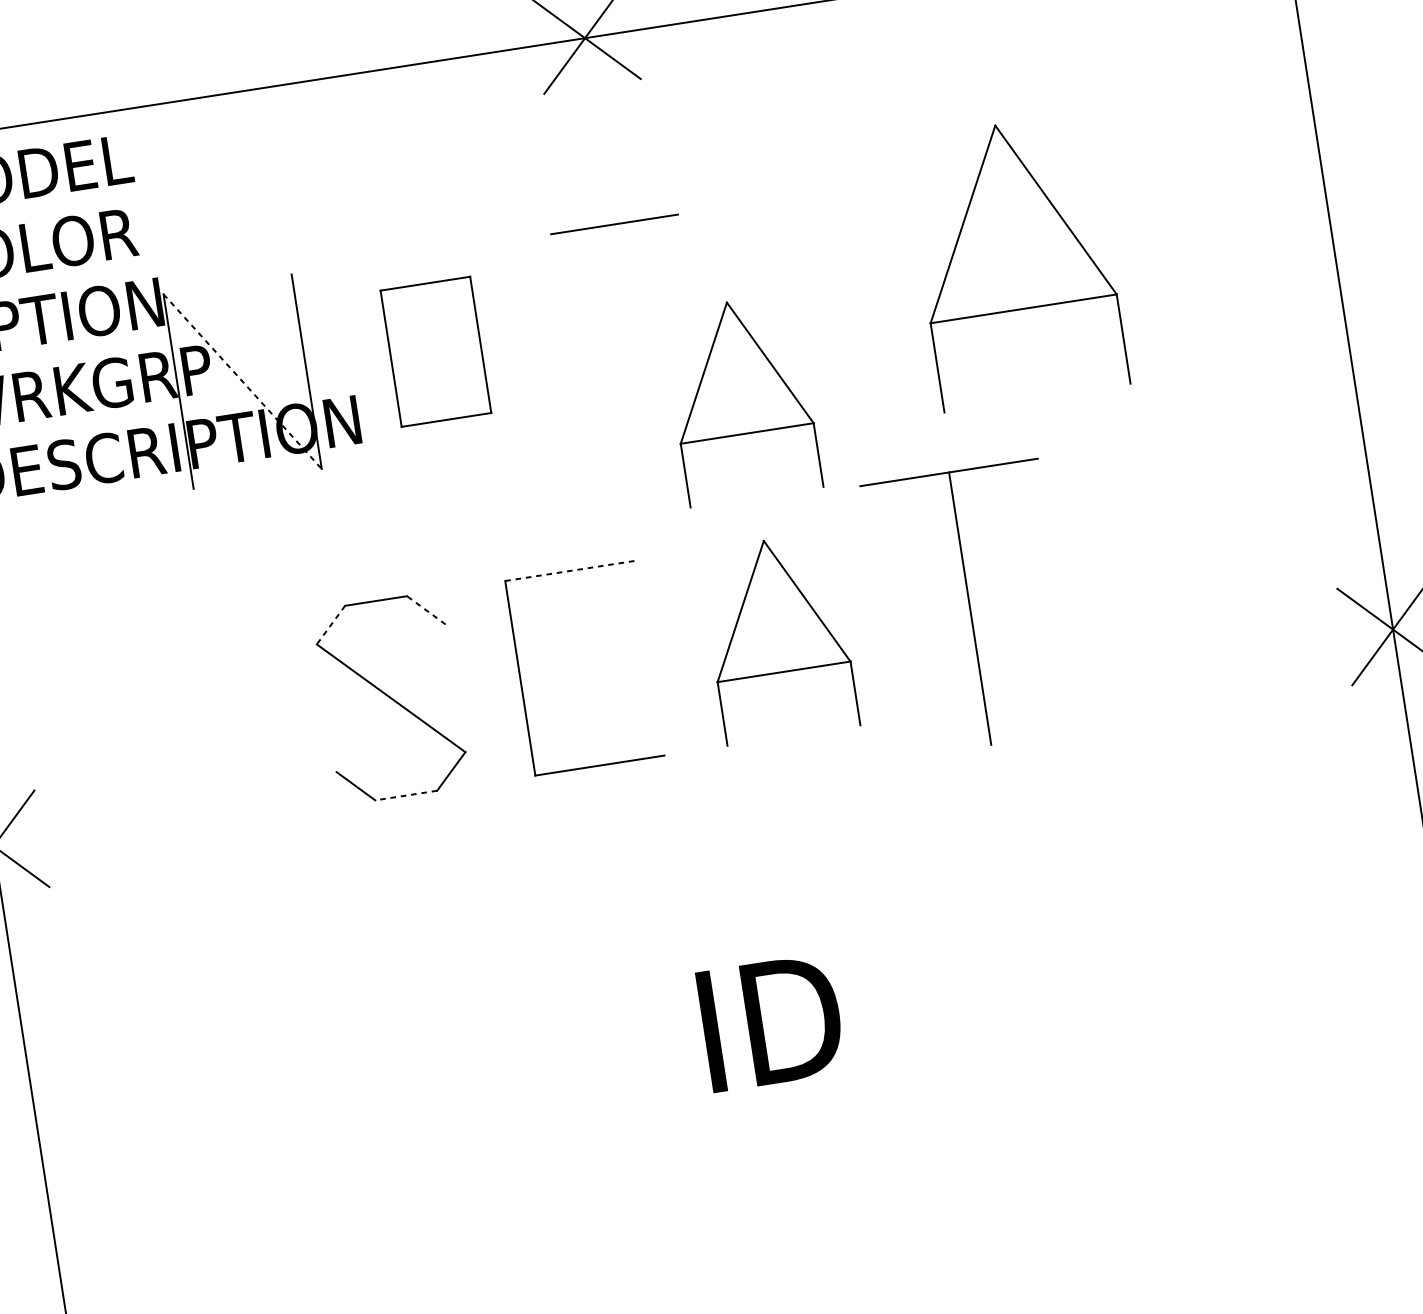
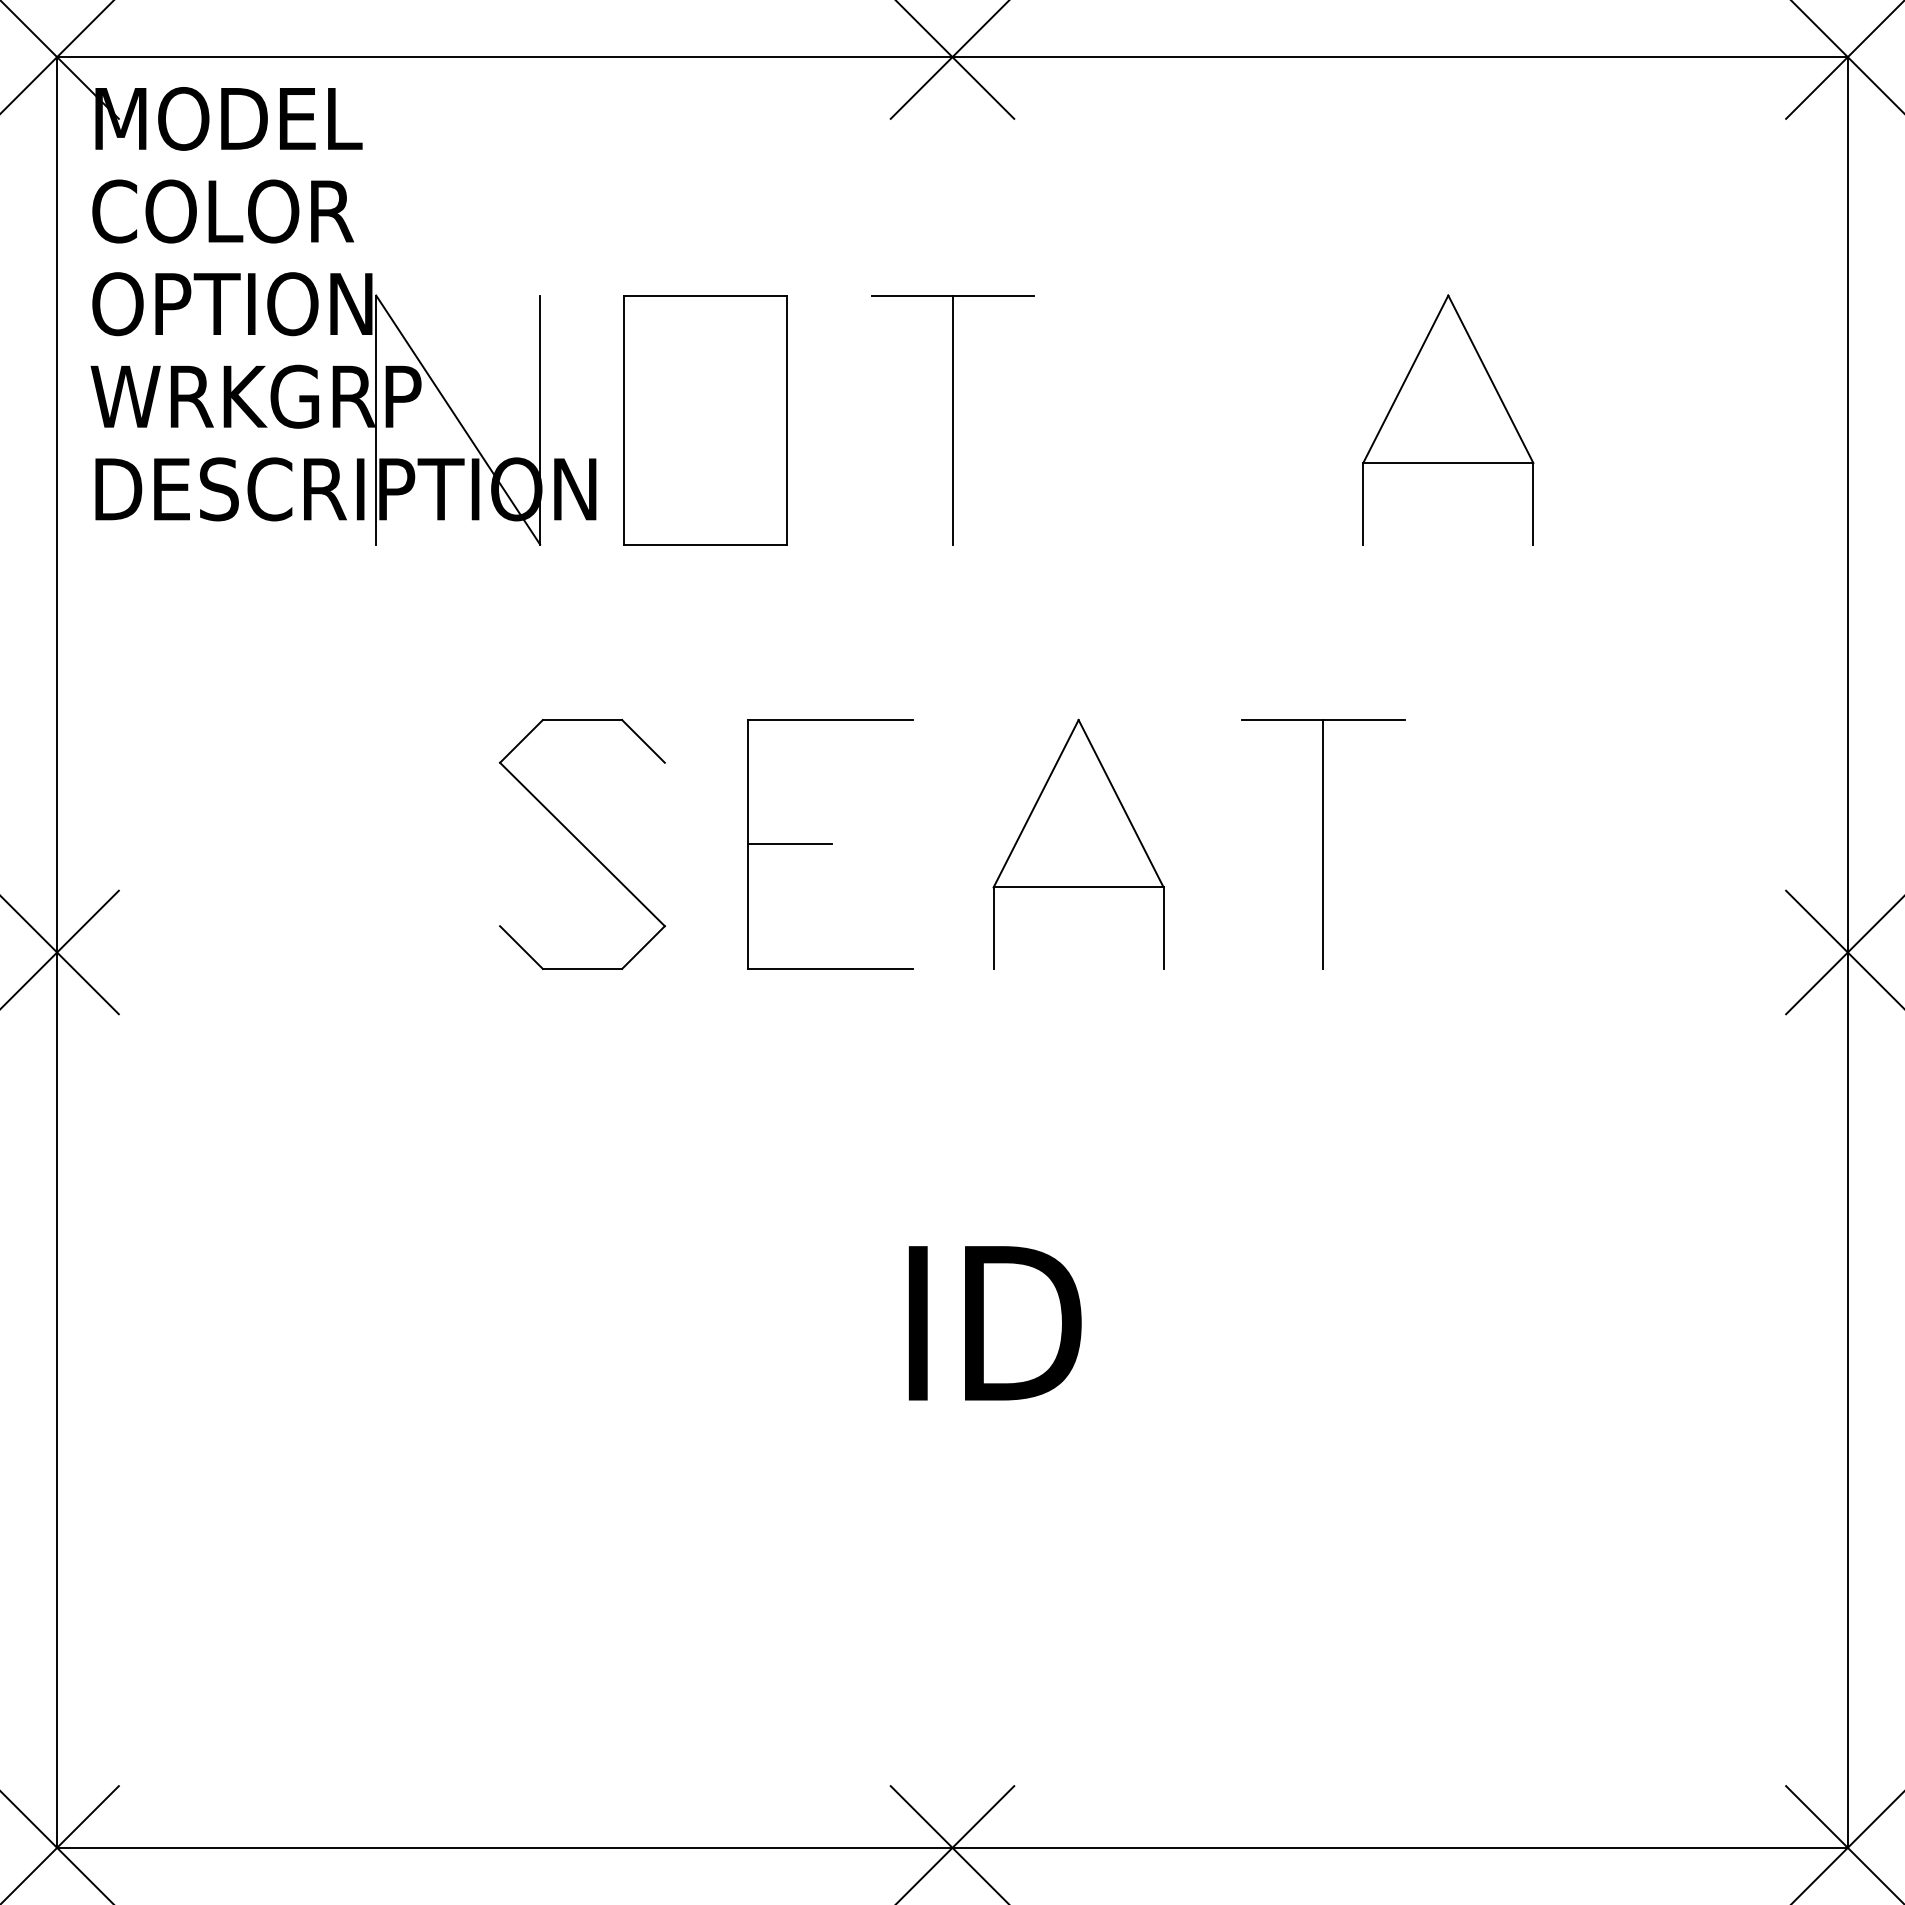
part: (1016, 261) -> (1448, 419), size x0.71
line: (629, 321) -> (953, 419), added
part: (435, 352) -> (705, 420), size x1.43
line: (242, 381) -> (458, 420), dashed -> solid
part: (741, 399) -> (1078, 538), removed
line: (569, 571) -> (830, 720), dashed -> solid
part: (970, 608) -> (1323, 844), size x0.71
line: (426, 610) -> (643, 741), dashed -> solid
line: (331, 625) -> (521, 741), dashed -> solid
line: (552, 673) -> (789, 844), added
line: (406, 795) -> (582, 968), dashed -> solid

